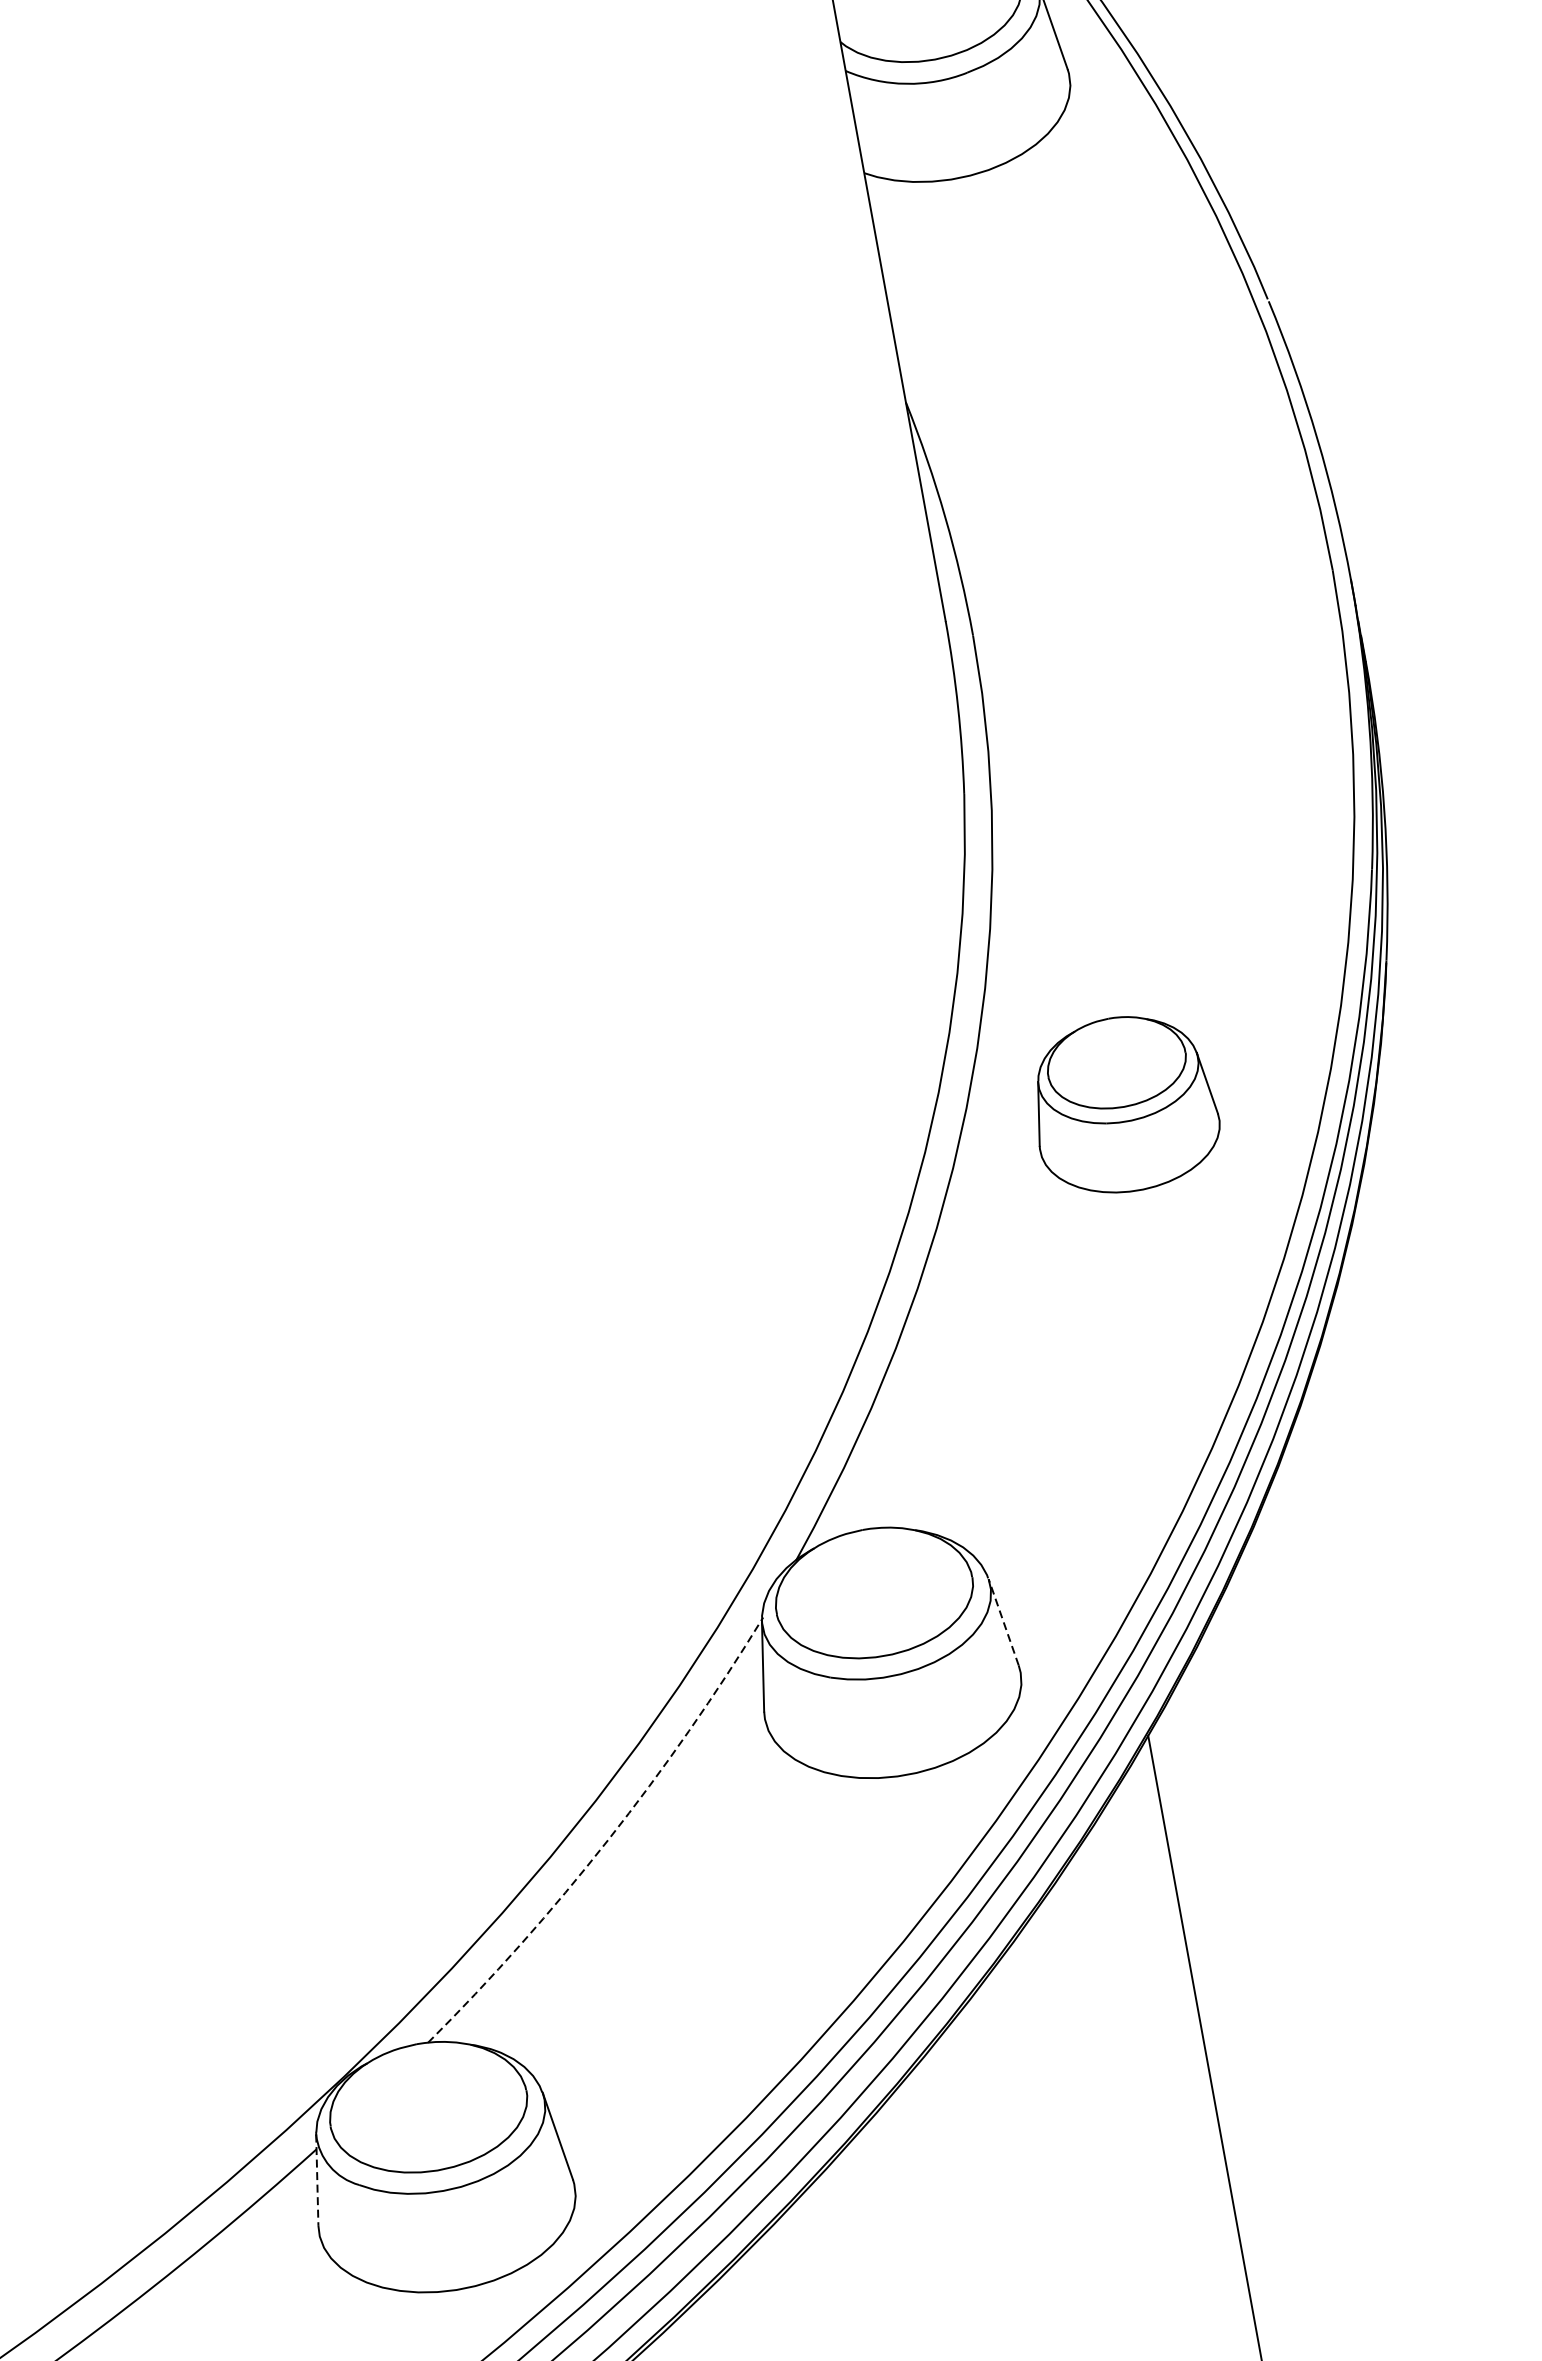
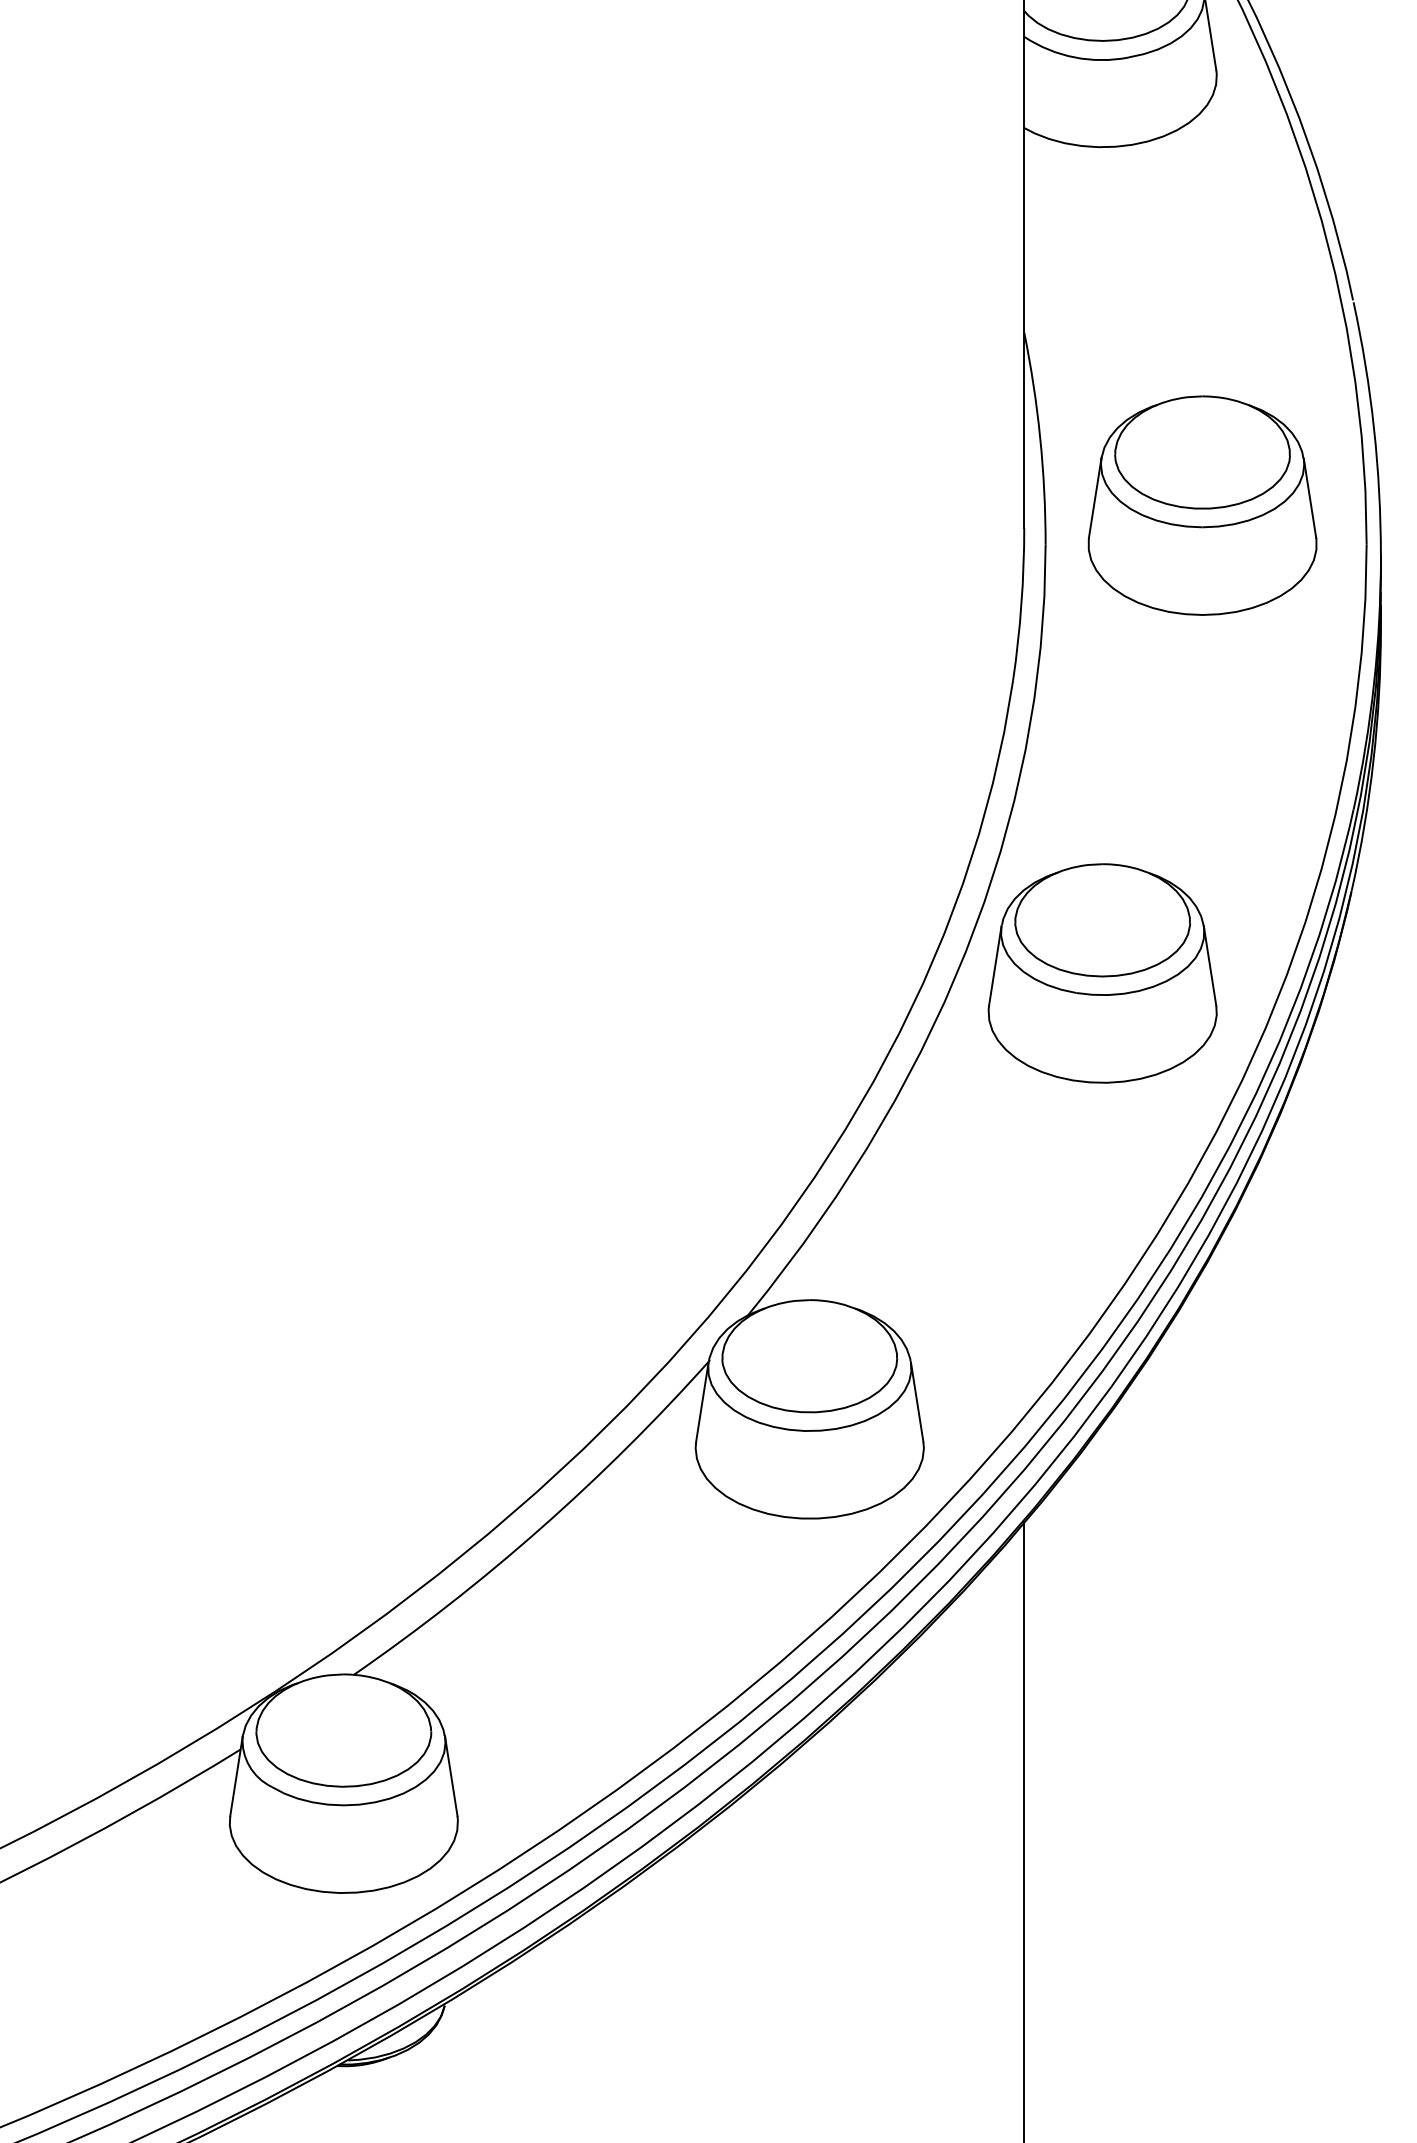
part: (1140, 559) -> (1202, 505), added
part: (1124, 1104) -> (1102, 973), size x1.43
line: (1003, 1621) -> (917, 1401), dashed -> solid
arc: (608, 1840) -> (541, 1528), dashed -> solid
line: (317, 2180) -> (236, 1776), dashed -> solid

